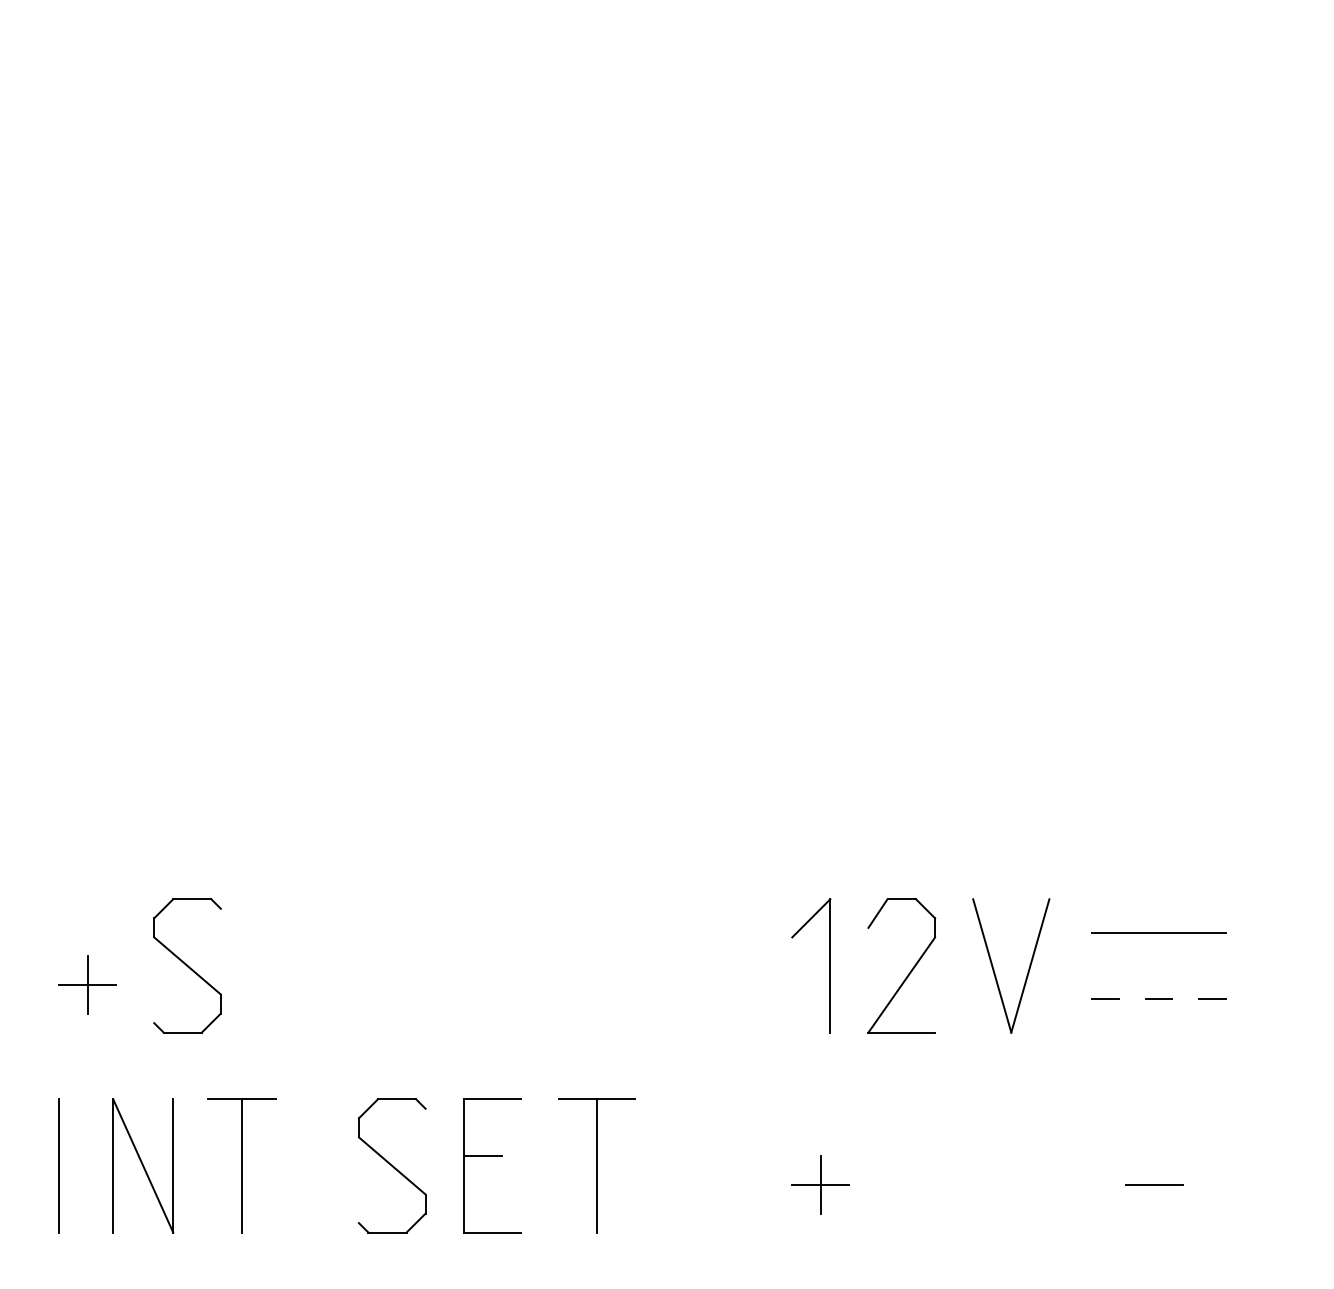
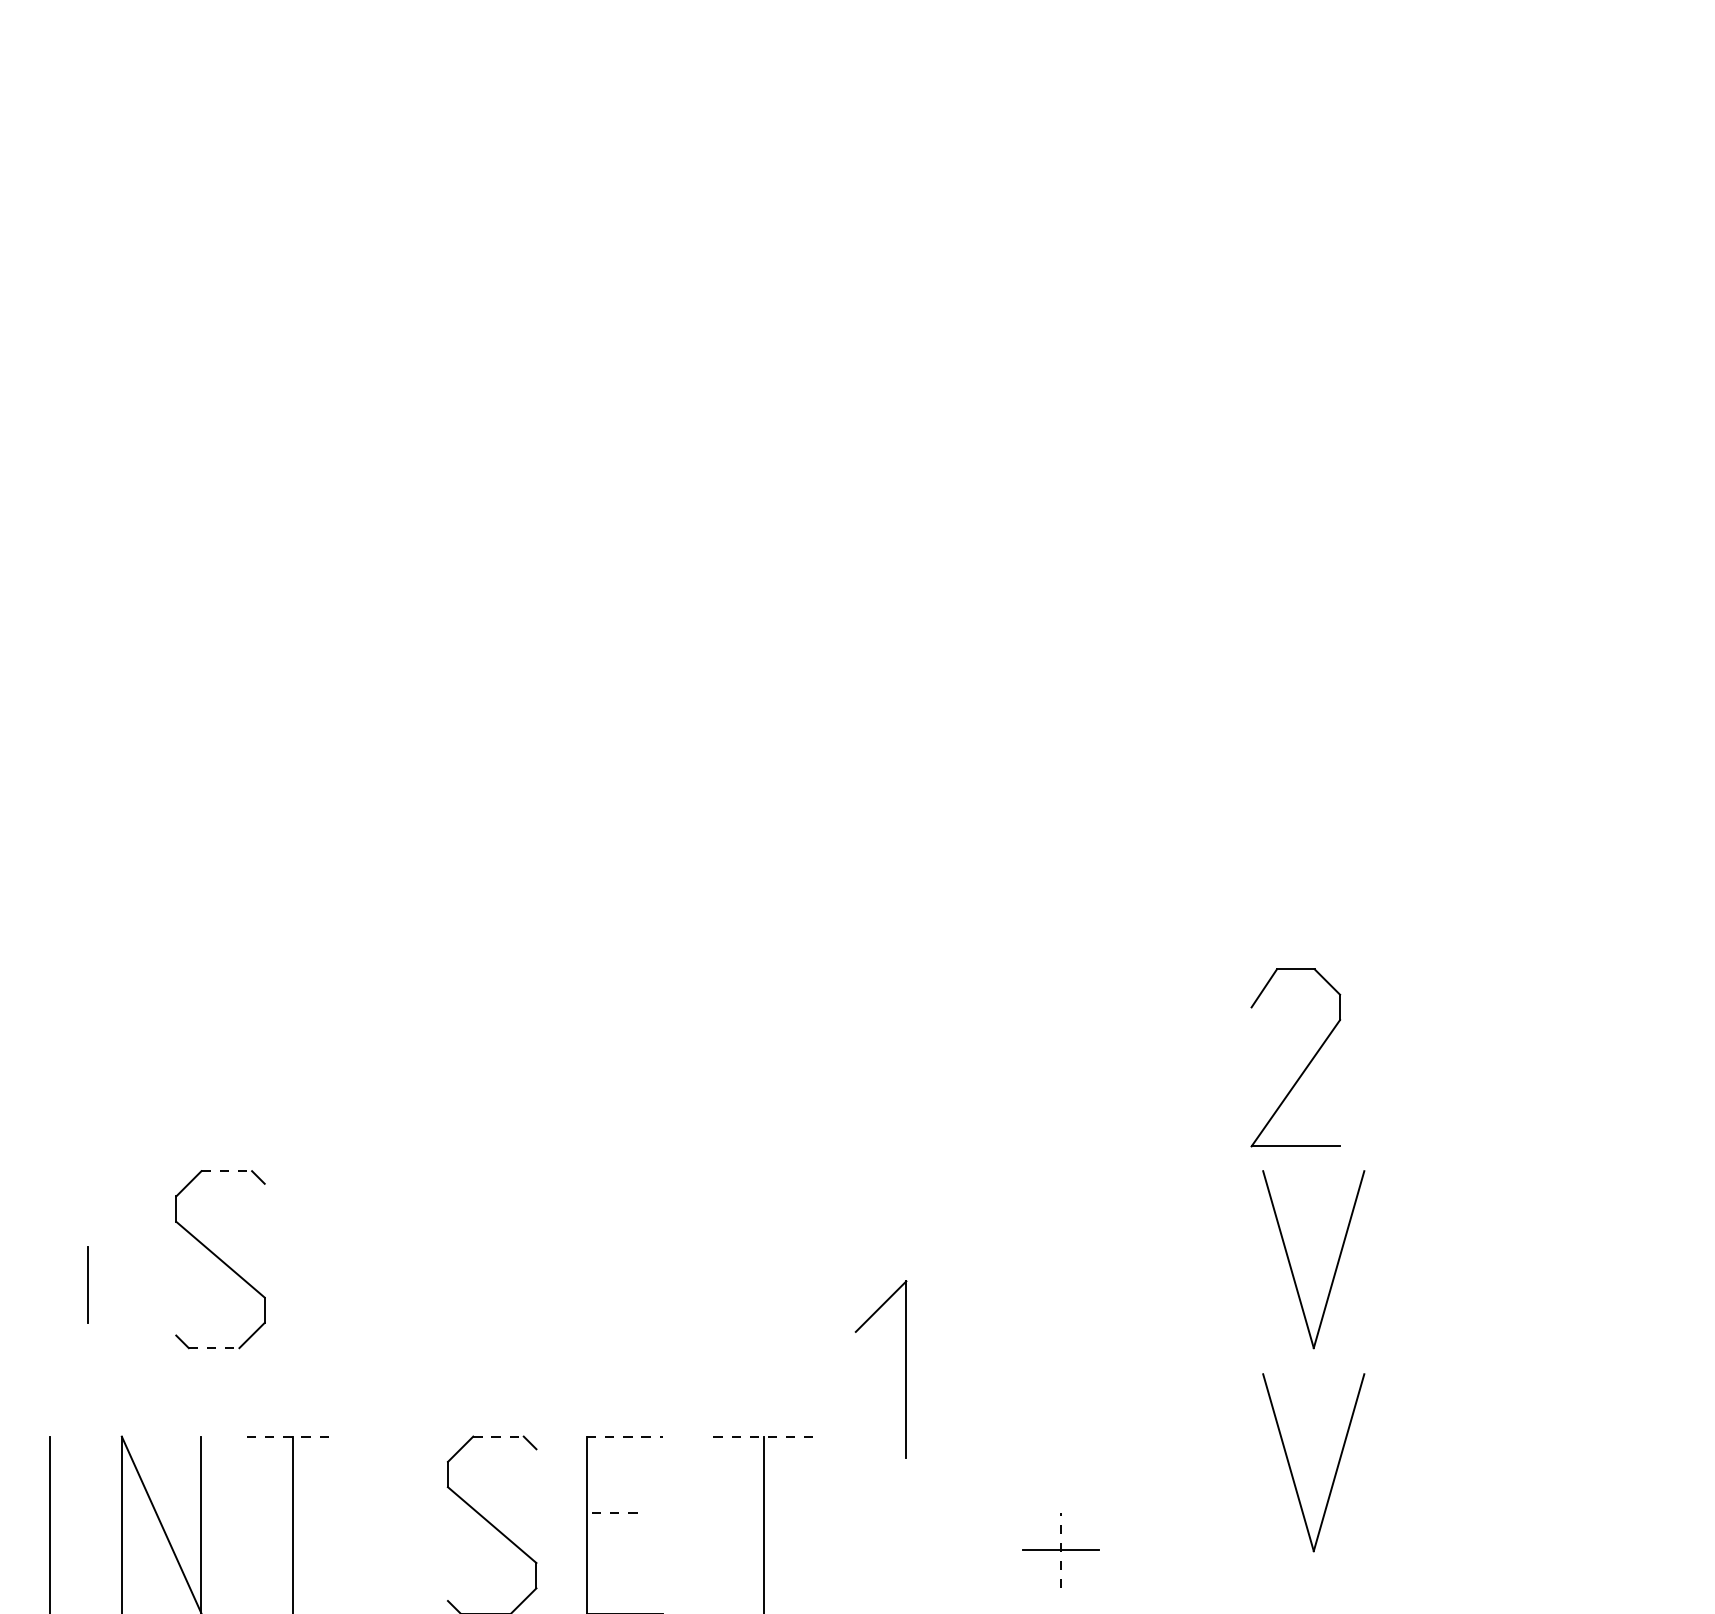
line: (192, 899) -> (227, 1171), solid -> dashed
line: (1158, 932) -> (1509, 1215), removed
part: (829, 965) -> (905, 1369), moved
part: (910, 970) -> (1307, 1063), moved
line: (87, 985) -> (87, 1285), removed
line: (1105, 999) -> (1438, 1304), removed
line: (1158, 999) -> (1509, 1304), removed
line: (1211, 999) -> (1579, 1304), removed
line: (183, 1032) -> (215, 1347), solid -> dashed
line: (242, 1099) -> (293, 1436), solid -> dashed
line: (397, 1099) -> (499, 1436), solid -> dashed
line: (492, 1099) -> (625, 1436), solid -> dashed
line: (597, 1099) -> (764, 1436), solid -> dashed
part: (1027, 1124) -> (1335, 1470), added
line: (482, 1156) -> (611, 1512), solid -> dashed
line: (1153, 1184) -> (1502, 1549), removed
line: (820, 1185) -> (1060, 1551), solid -> dashed

